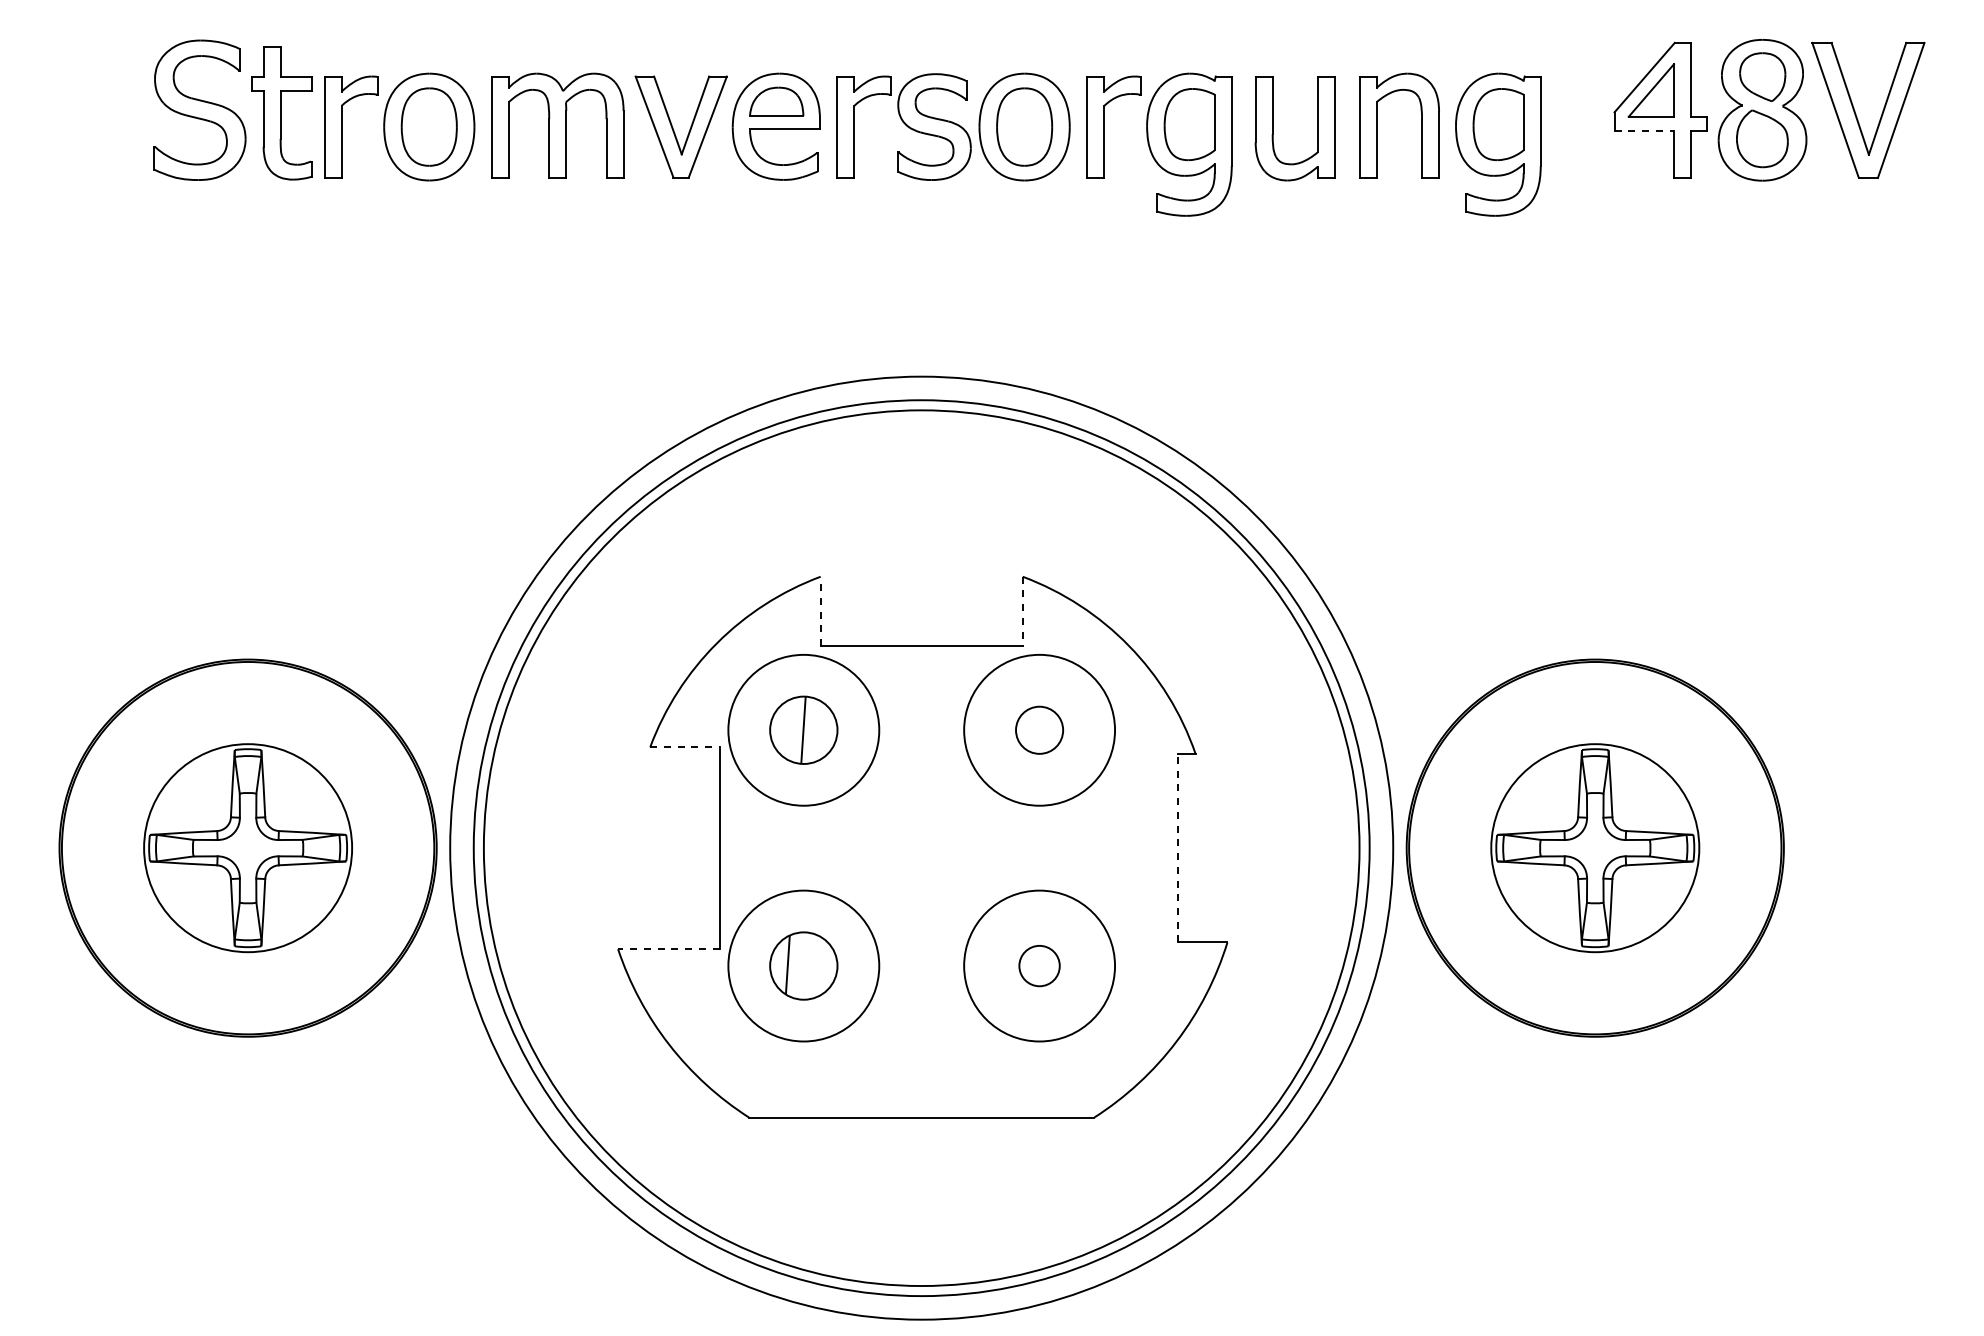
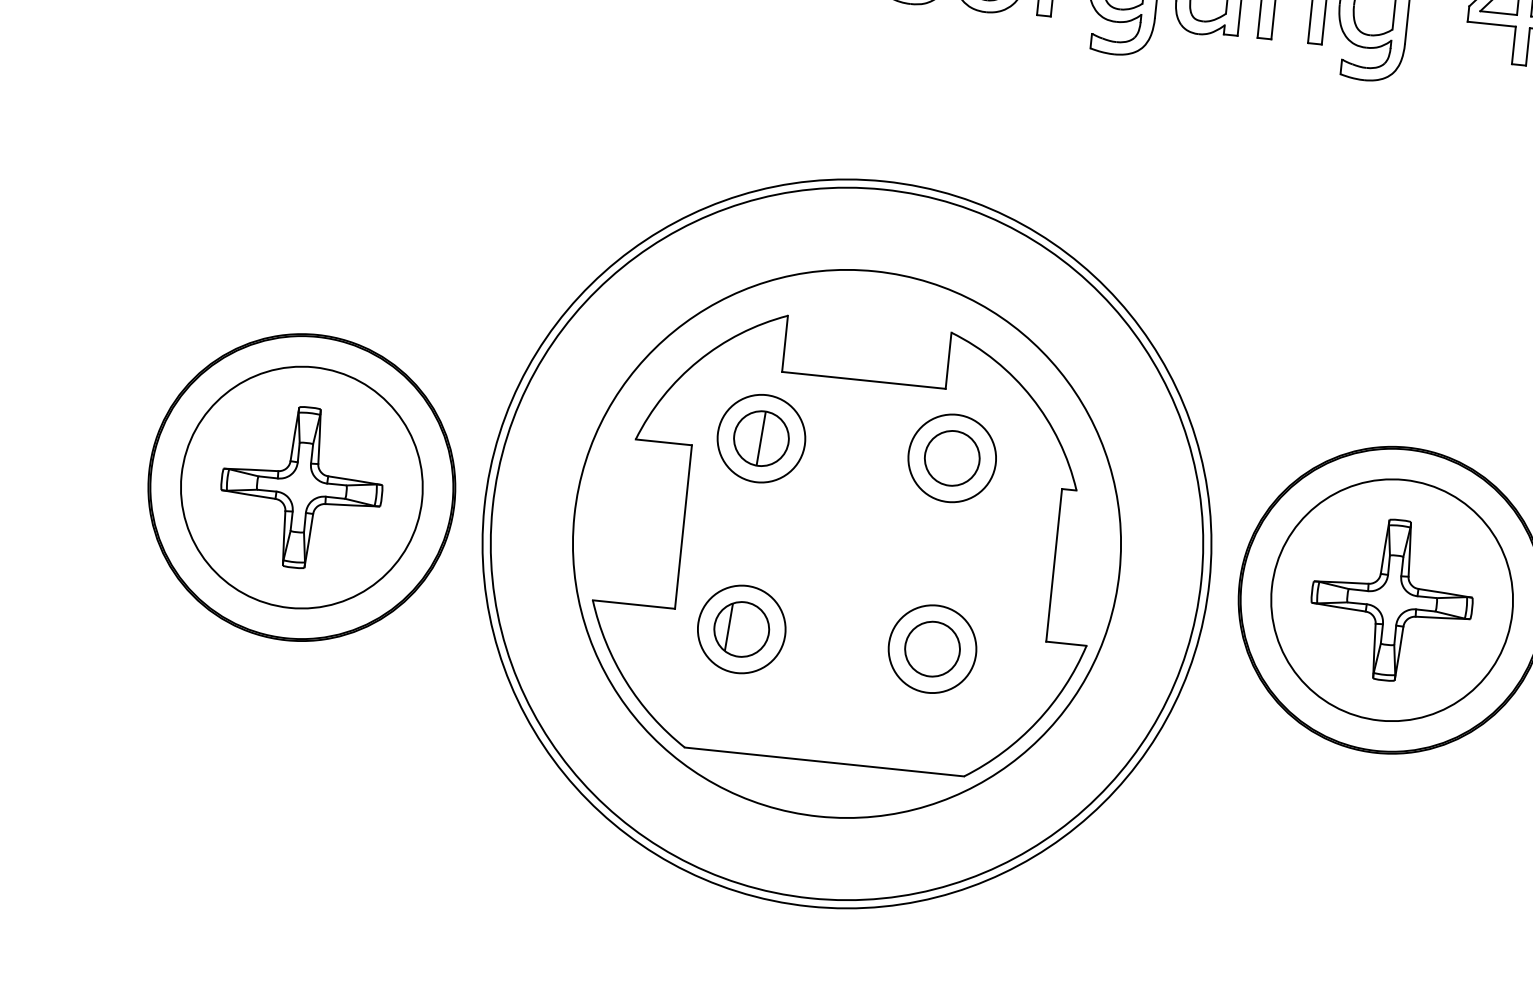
line: (1644, 131) -> (1491, 24), dashed -> solid
line: (820, 611) -> (784, 343), dashed -> solid
line: (1022, 611) -> (948, 360), dashed -> solid
circle: (1039, 729) -> (952, 457), size x1.43
circle: (803, 730) -> (761, 438), size x0.71
circle: (1039, 730) -> (952, 458), size x0.71
line: (684, 747) -> (663, 442), dashed -> solid
circle: (247, 847) -> (301, 487), size x1.43
circle: (921, 847) -> (846, 543), size x0.71
line: (1177, 847) -> (1054, 564), dashed -> solid
circle: (1594, 847) -> (1391, 599), size x1.43
line: (668, 949) -> (633, 604), dashed -> solid
circle: (803, 965) -> (741, 629), size x0.71
circle: (1039, 965) -> (932, 648), size x0.71
circle: (1039, 965) -> (932, 648), size x1.67

